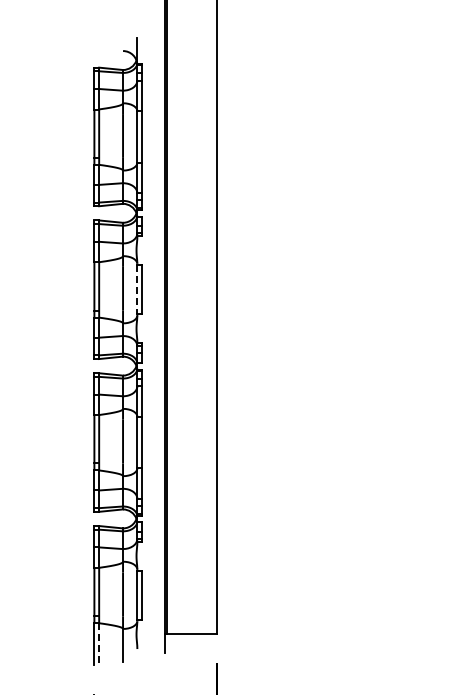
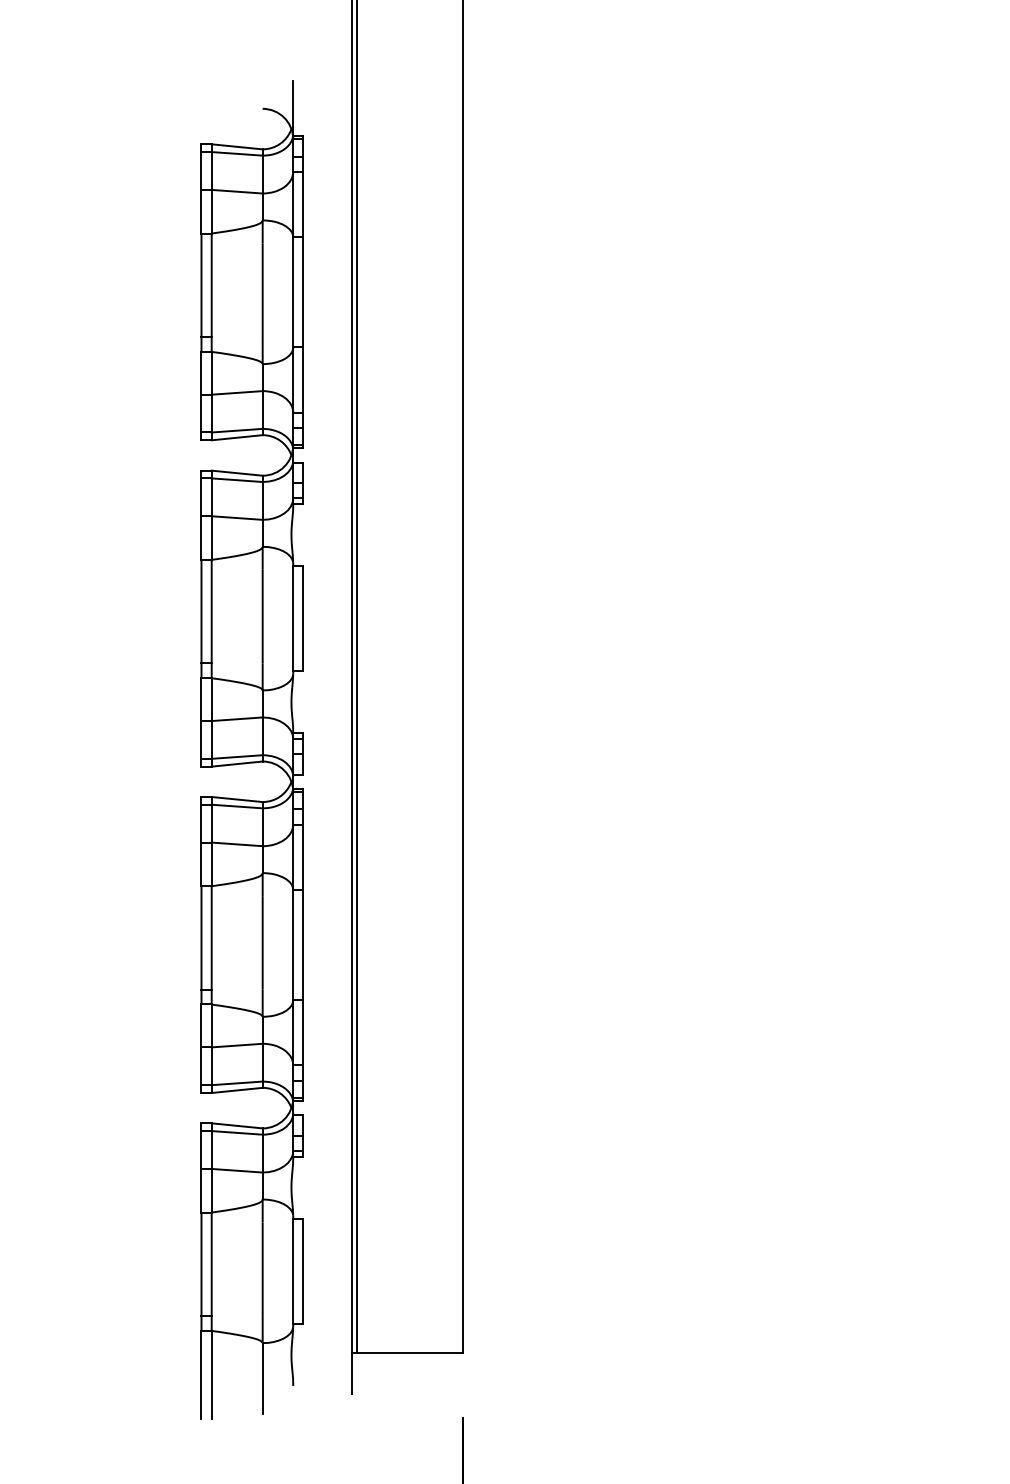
line: (137, 289) -> (293, 618), dashed -> solid
line: (99, 643) -> (212, 1374), dashed -> solid

